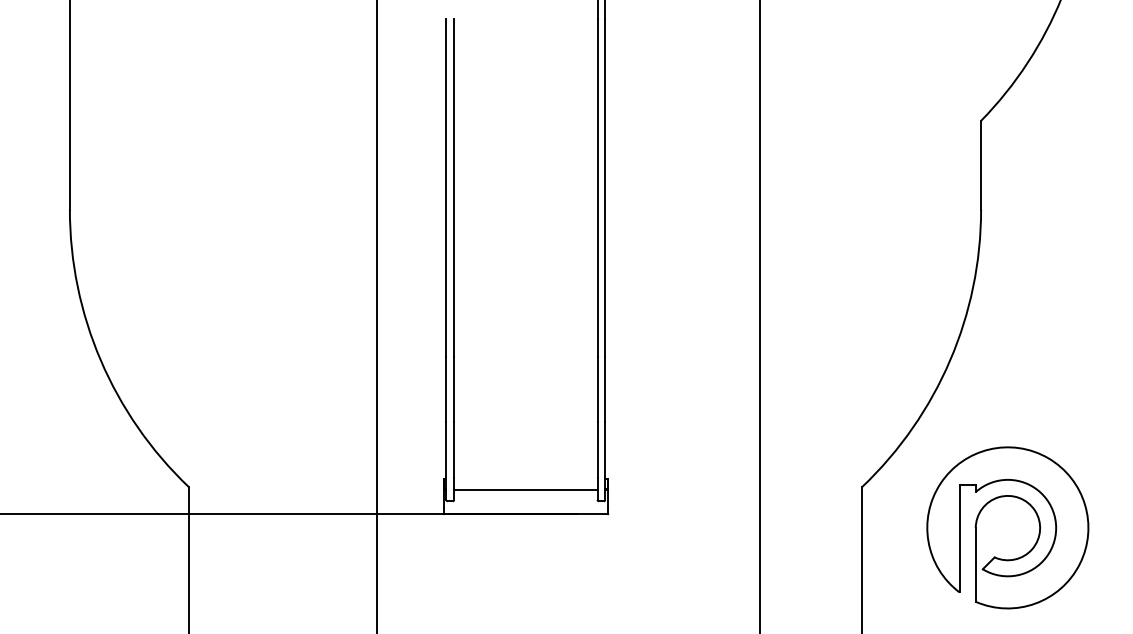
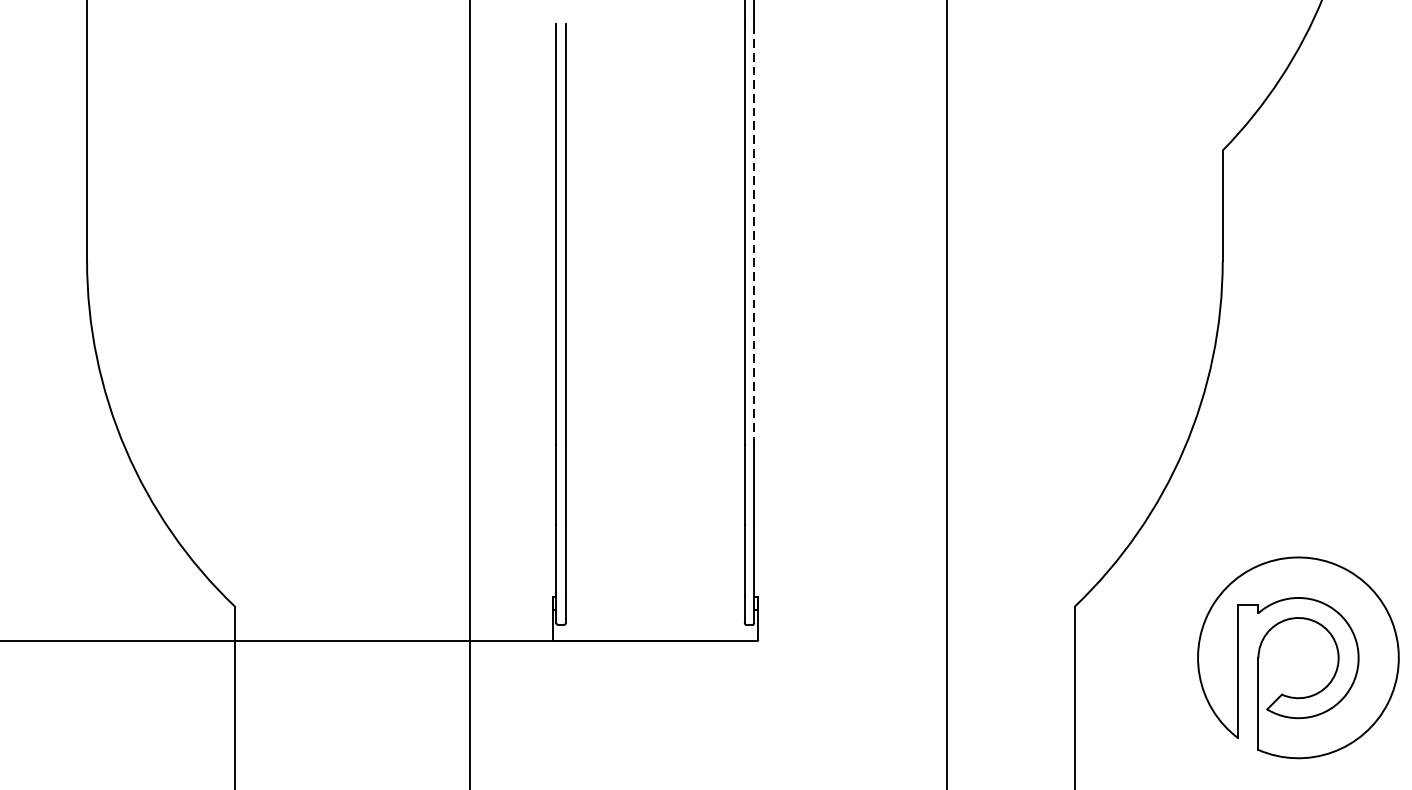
line: (605, 187) -> (754, 233), solid -> dashed
line: (525, 489) -> (654, 609), removed
part: (1007, 527) -> (1297, 657), moved

